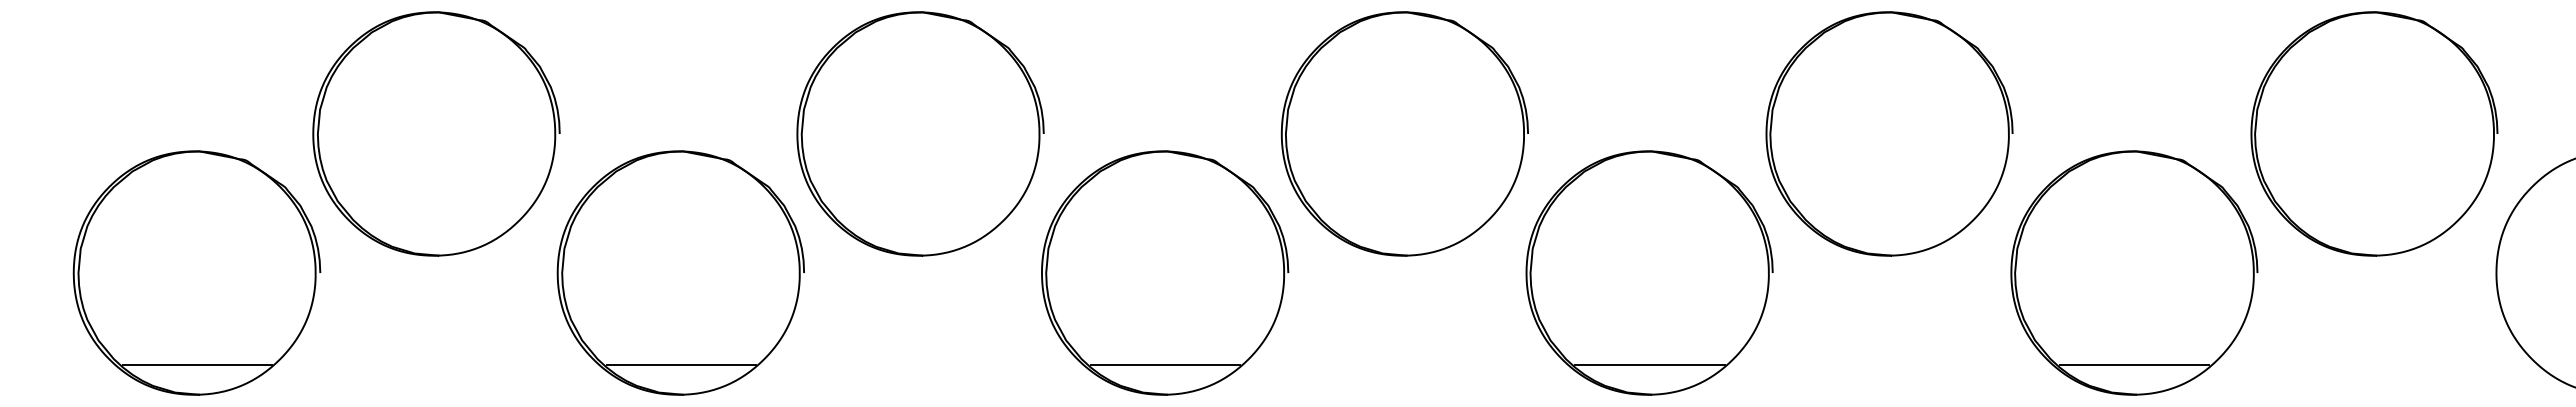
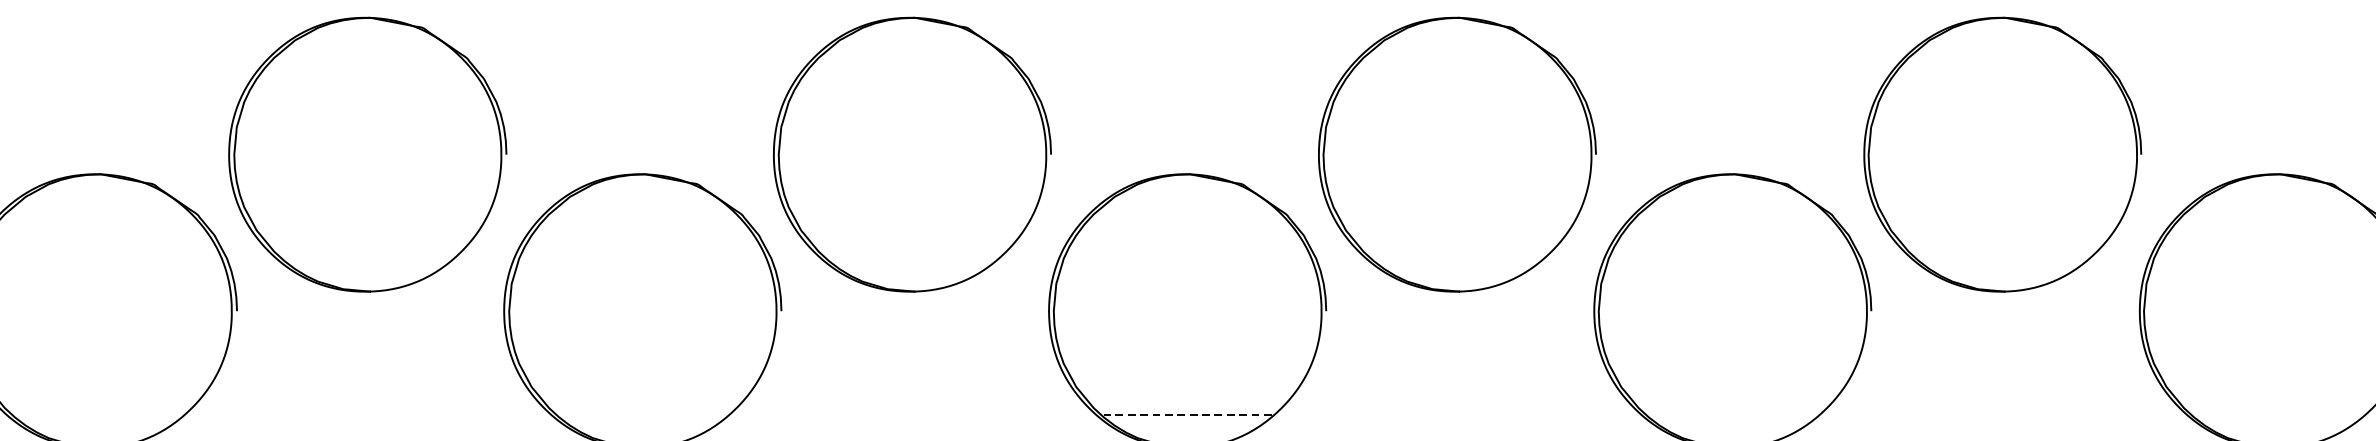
line: (197, 365) -> (98, 415), removed
line: (680, 365) -> (642, 415), removed
line: (1165, 365) -> (1188, 415), solid -> dashed
line: (1649, 365) -> (1732, 415), removed
line: (2134, 365) -> (2278, 415), removed

